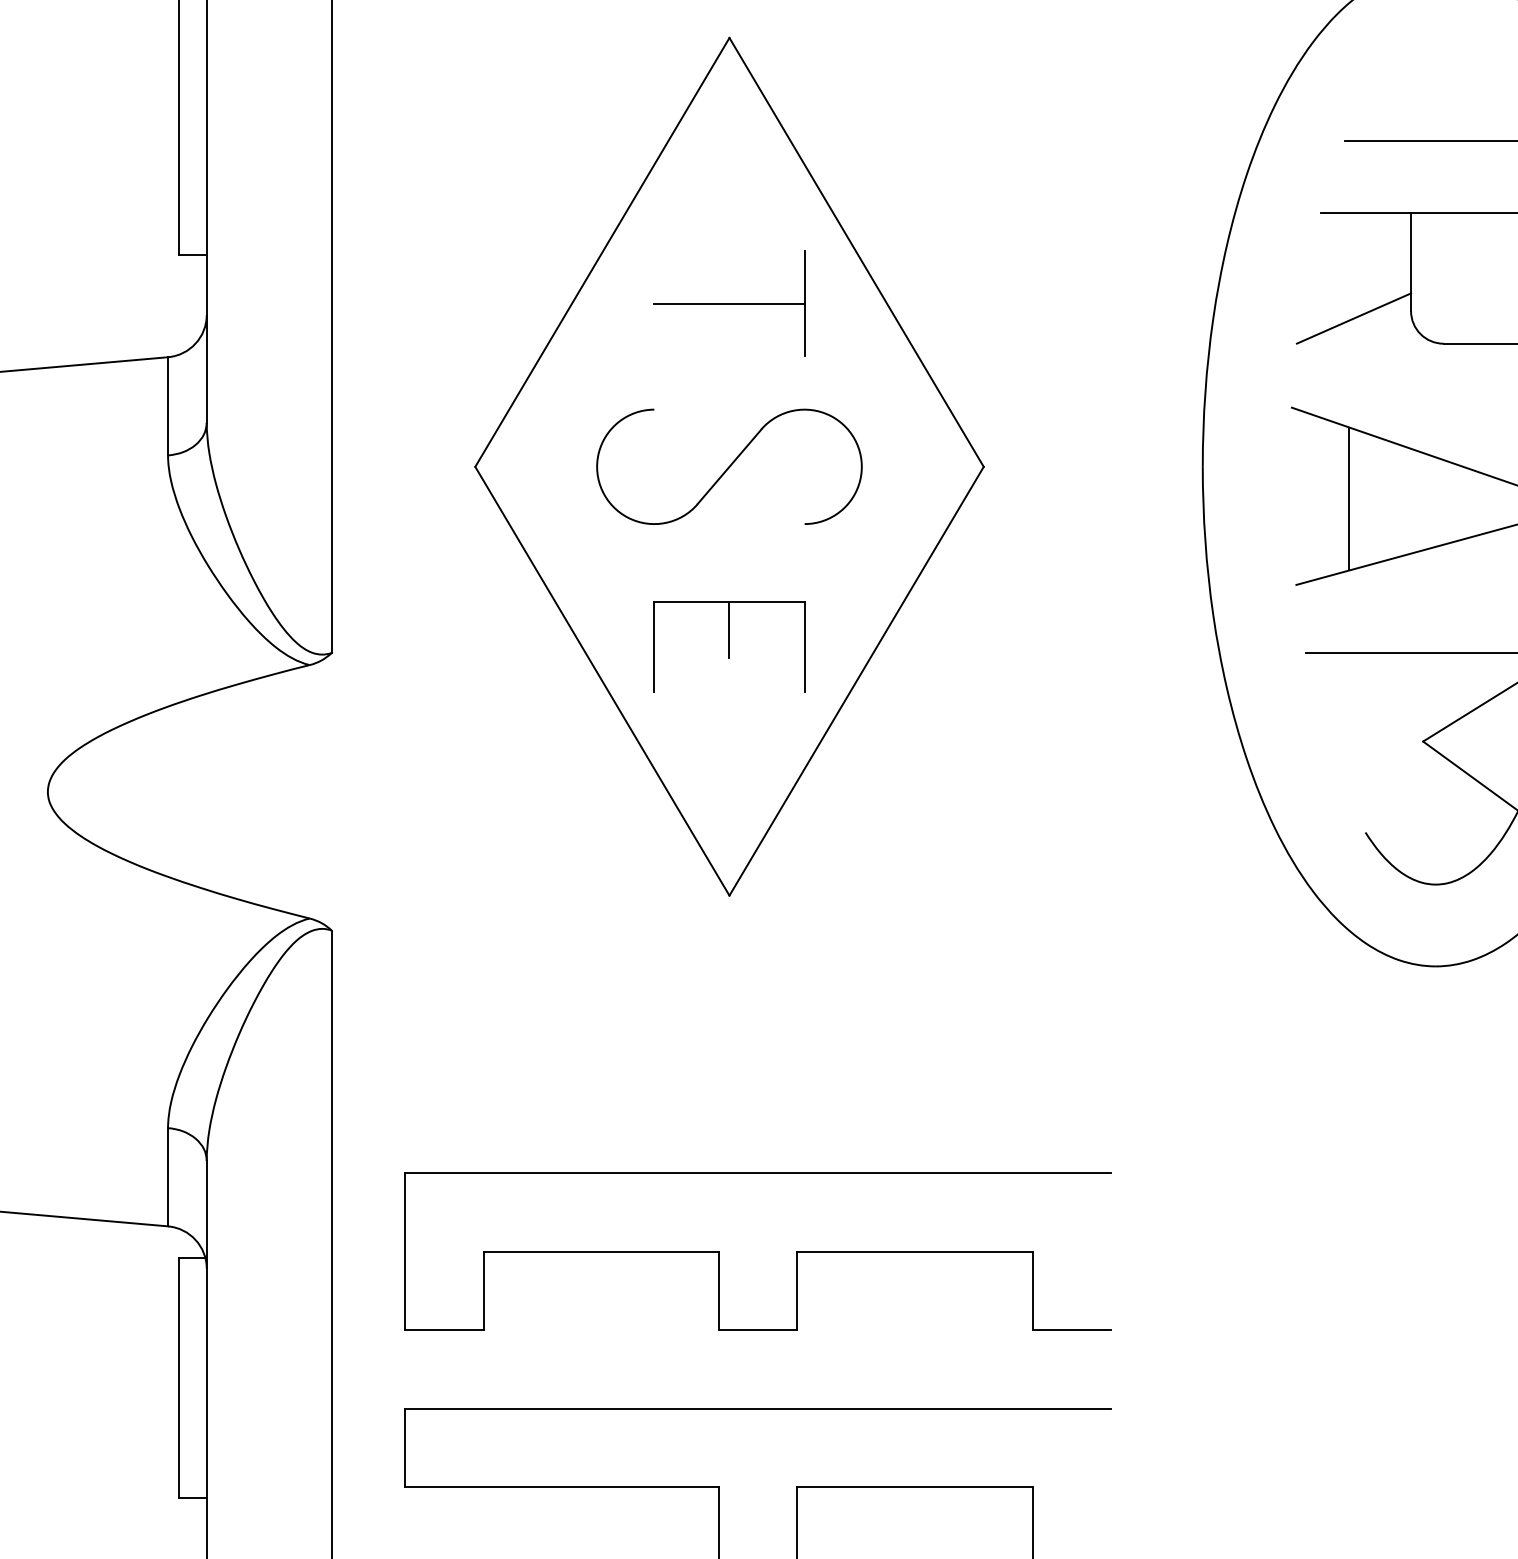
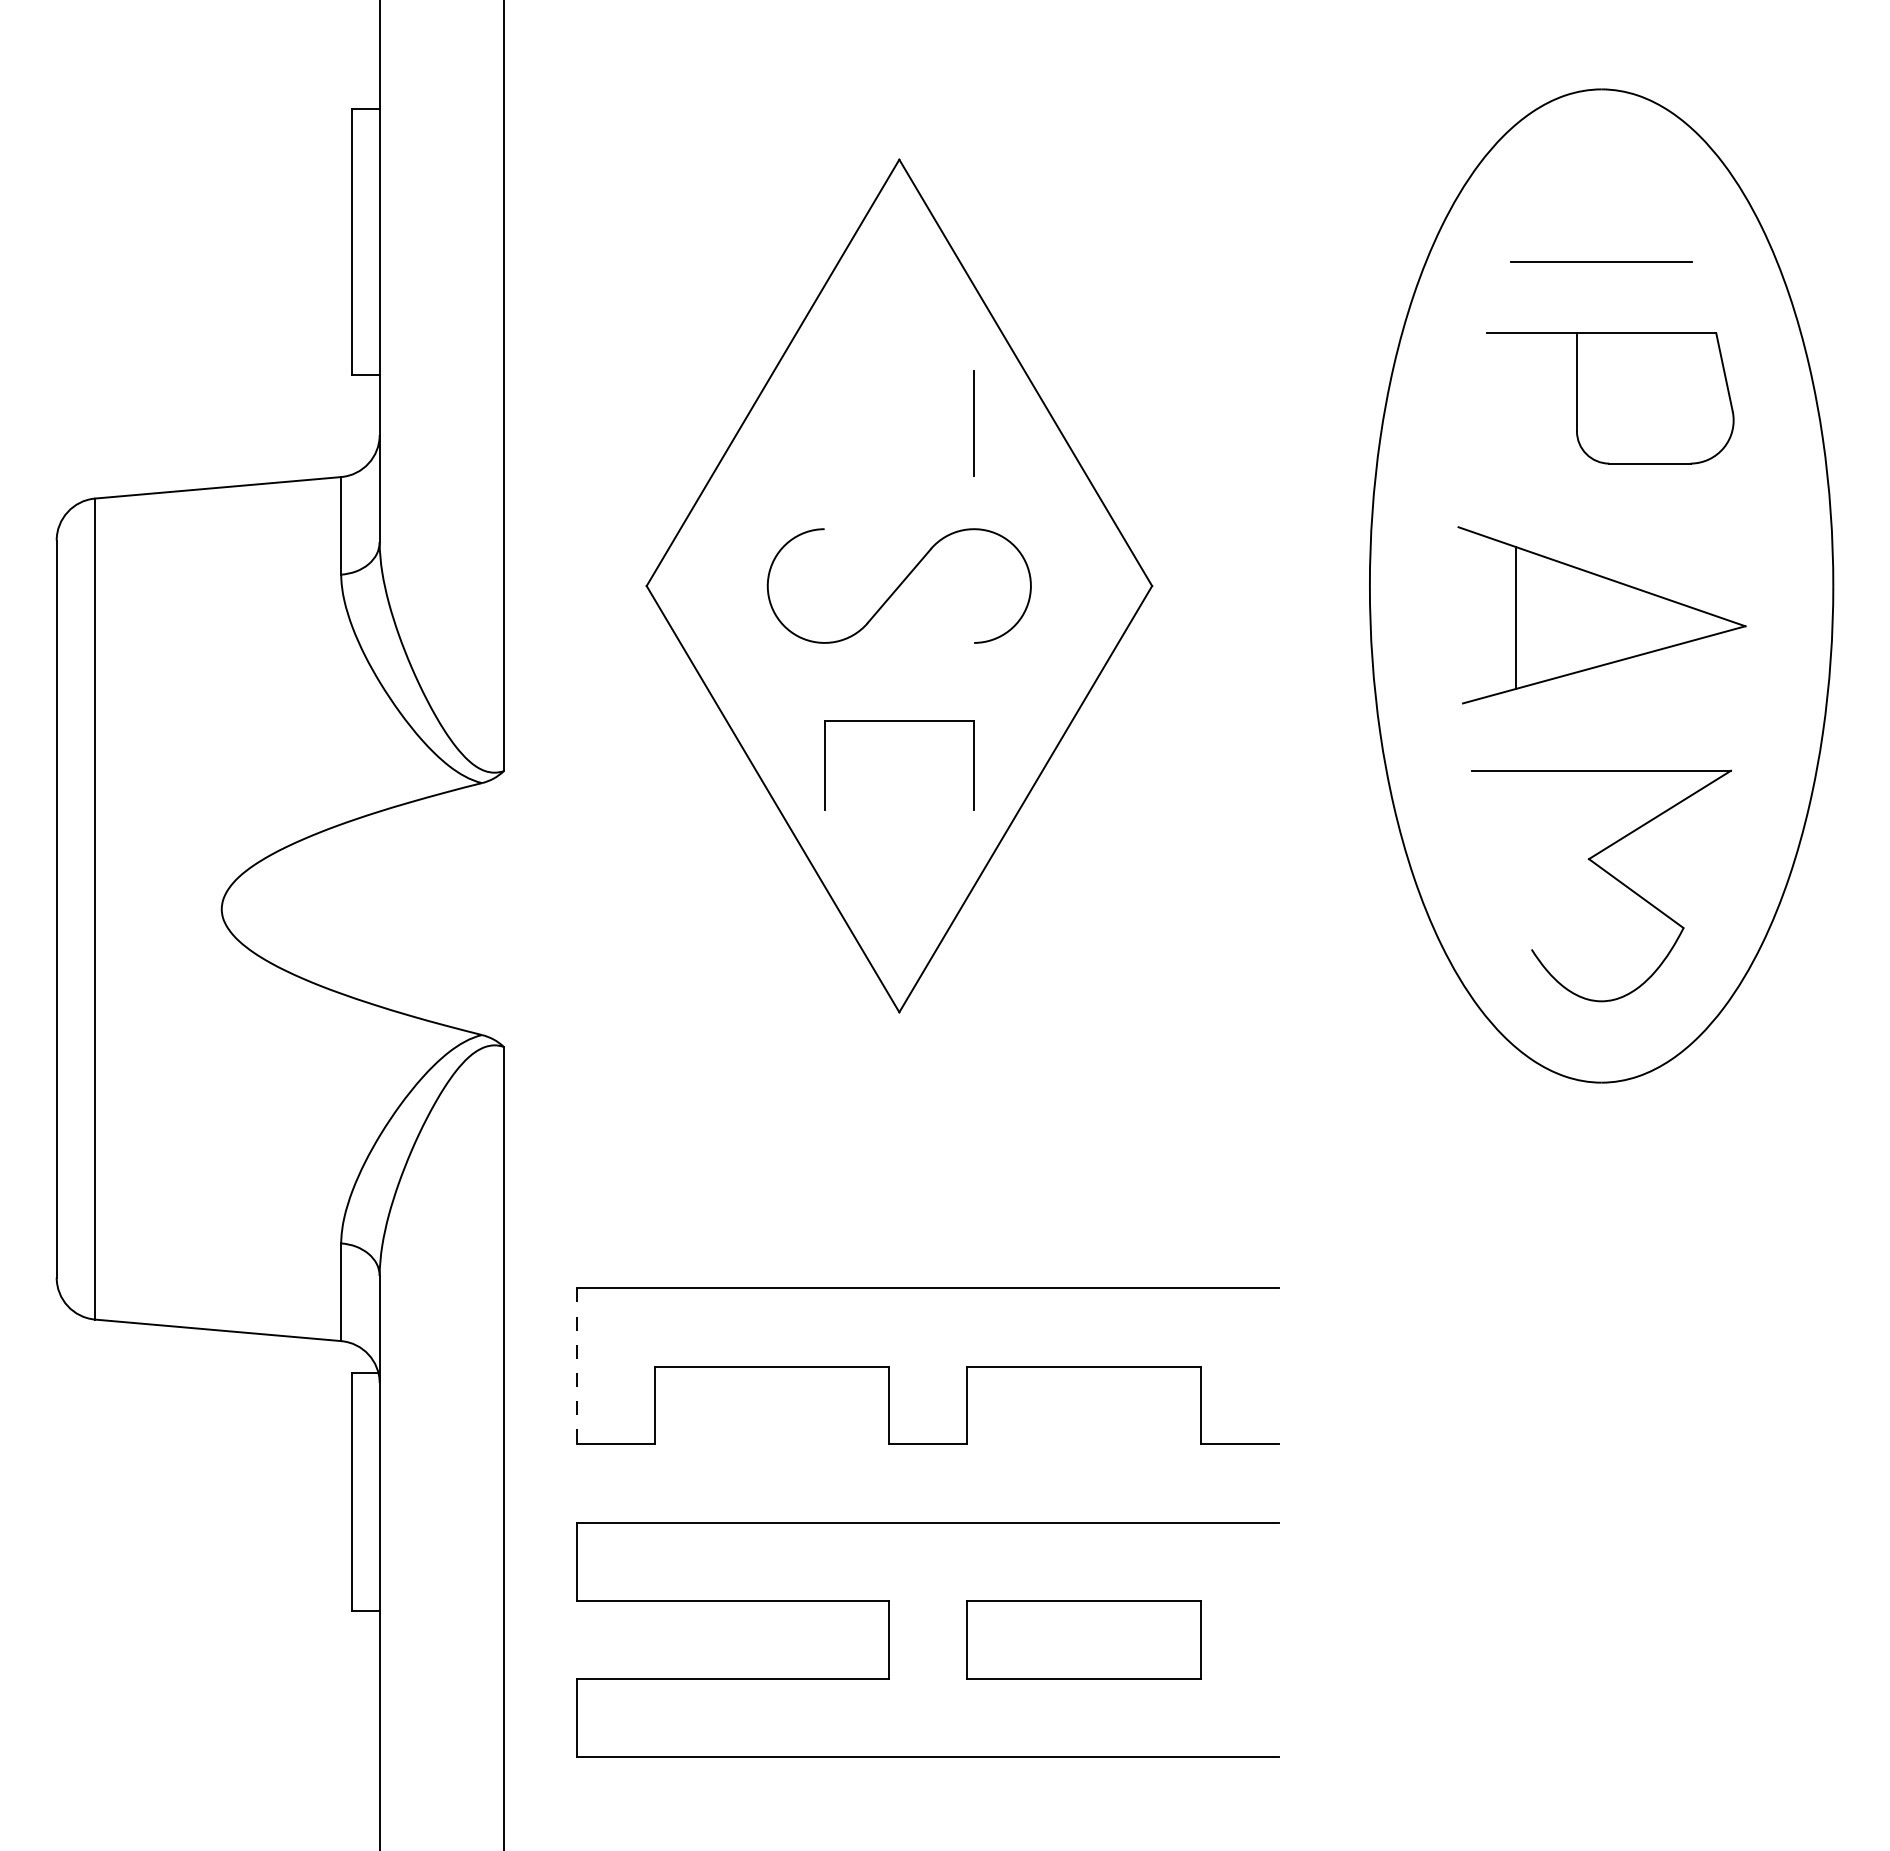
line: (729, 303) -> (899, 423), removed
line: (1353, 318) -> (1519, 438), removed
line: (729, 629) -> (899, 747), removed
line: (404, 1251) -> (576, 1366), solid -> dashed

